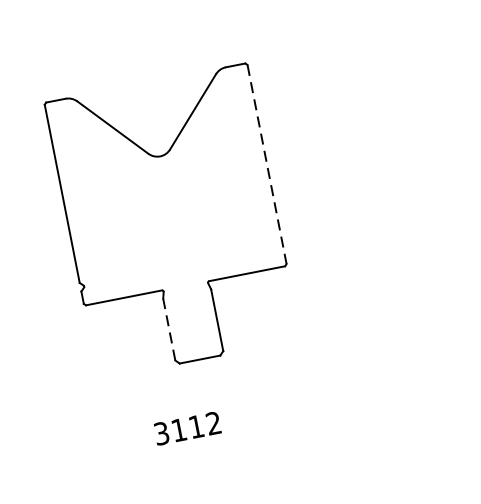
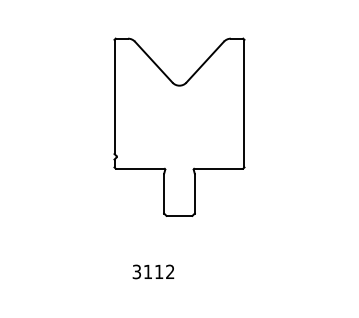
line: (267, 164) -> (244, 103), dashed -> solid
line: (169, 329) -> (164, 193), dashed -> solid
text: (187, 427) -> (153, 271), moved

